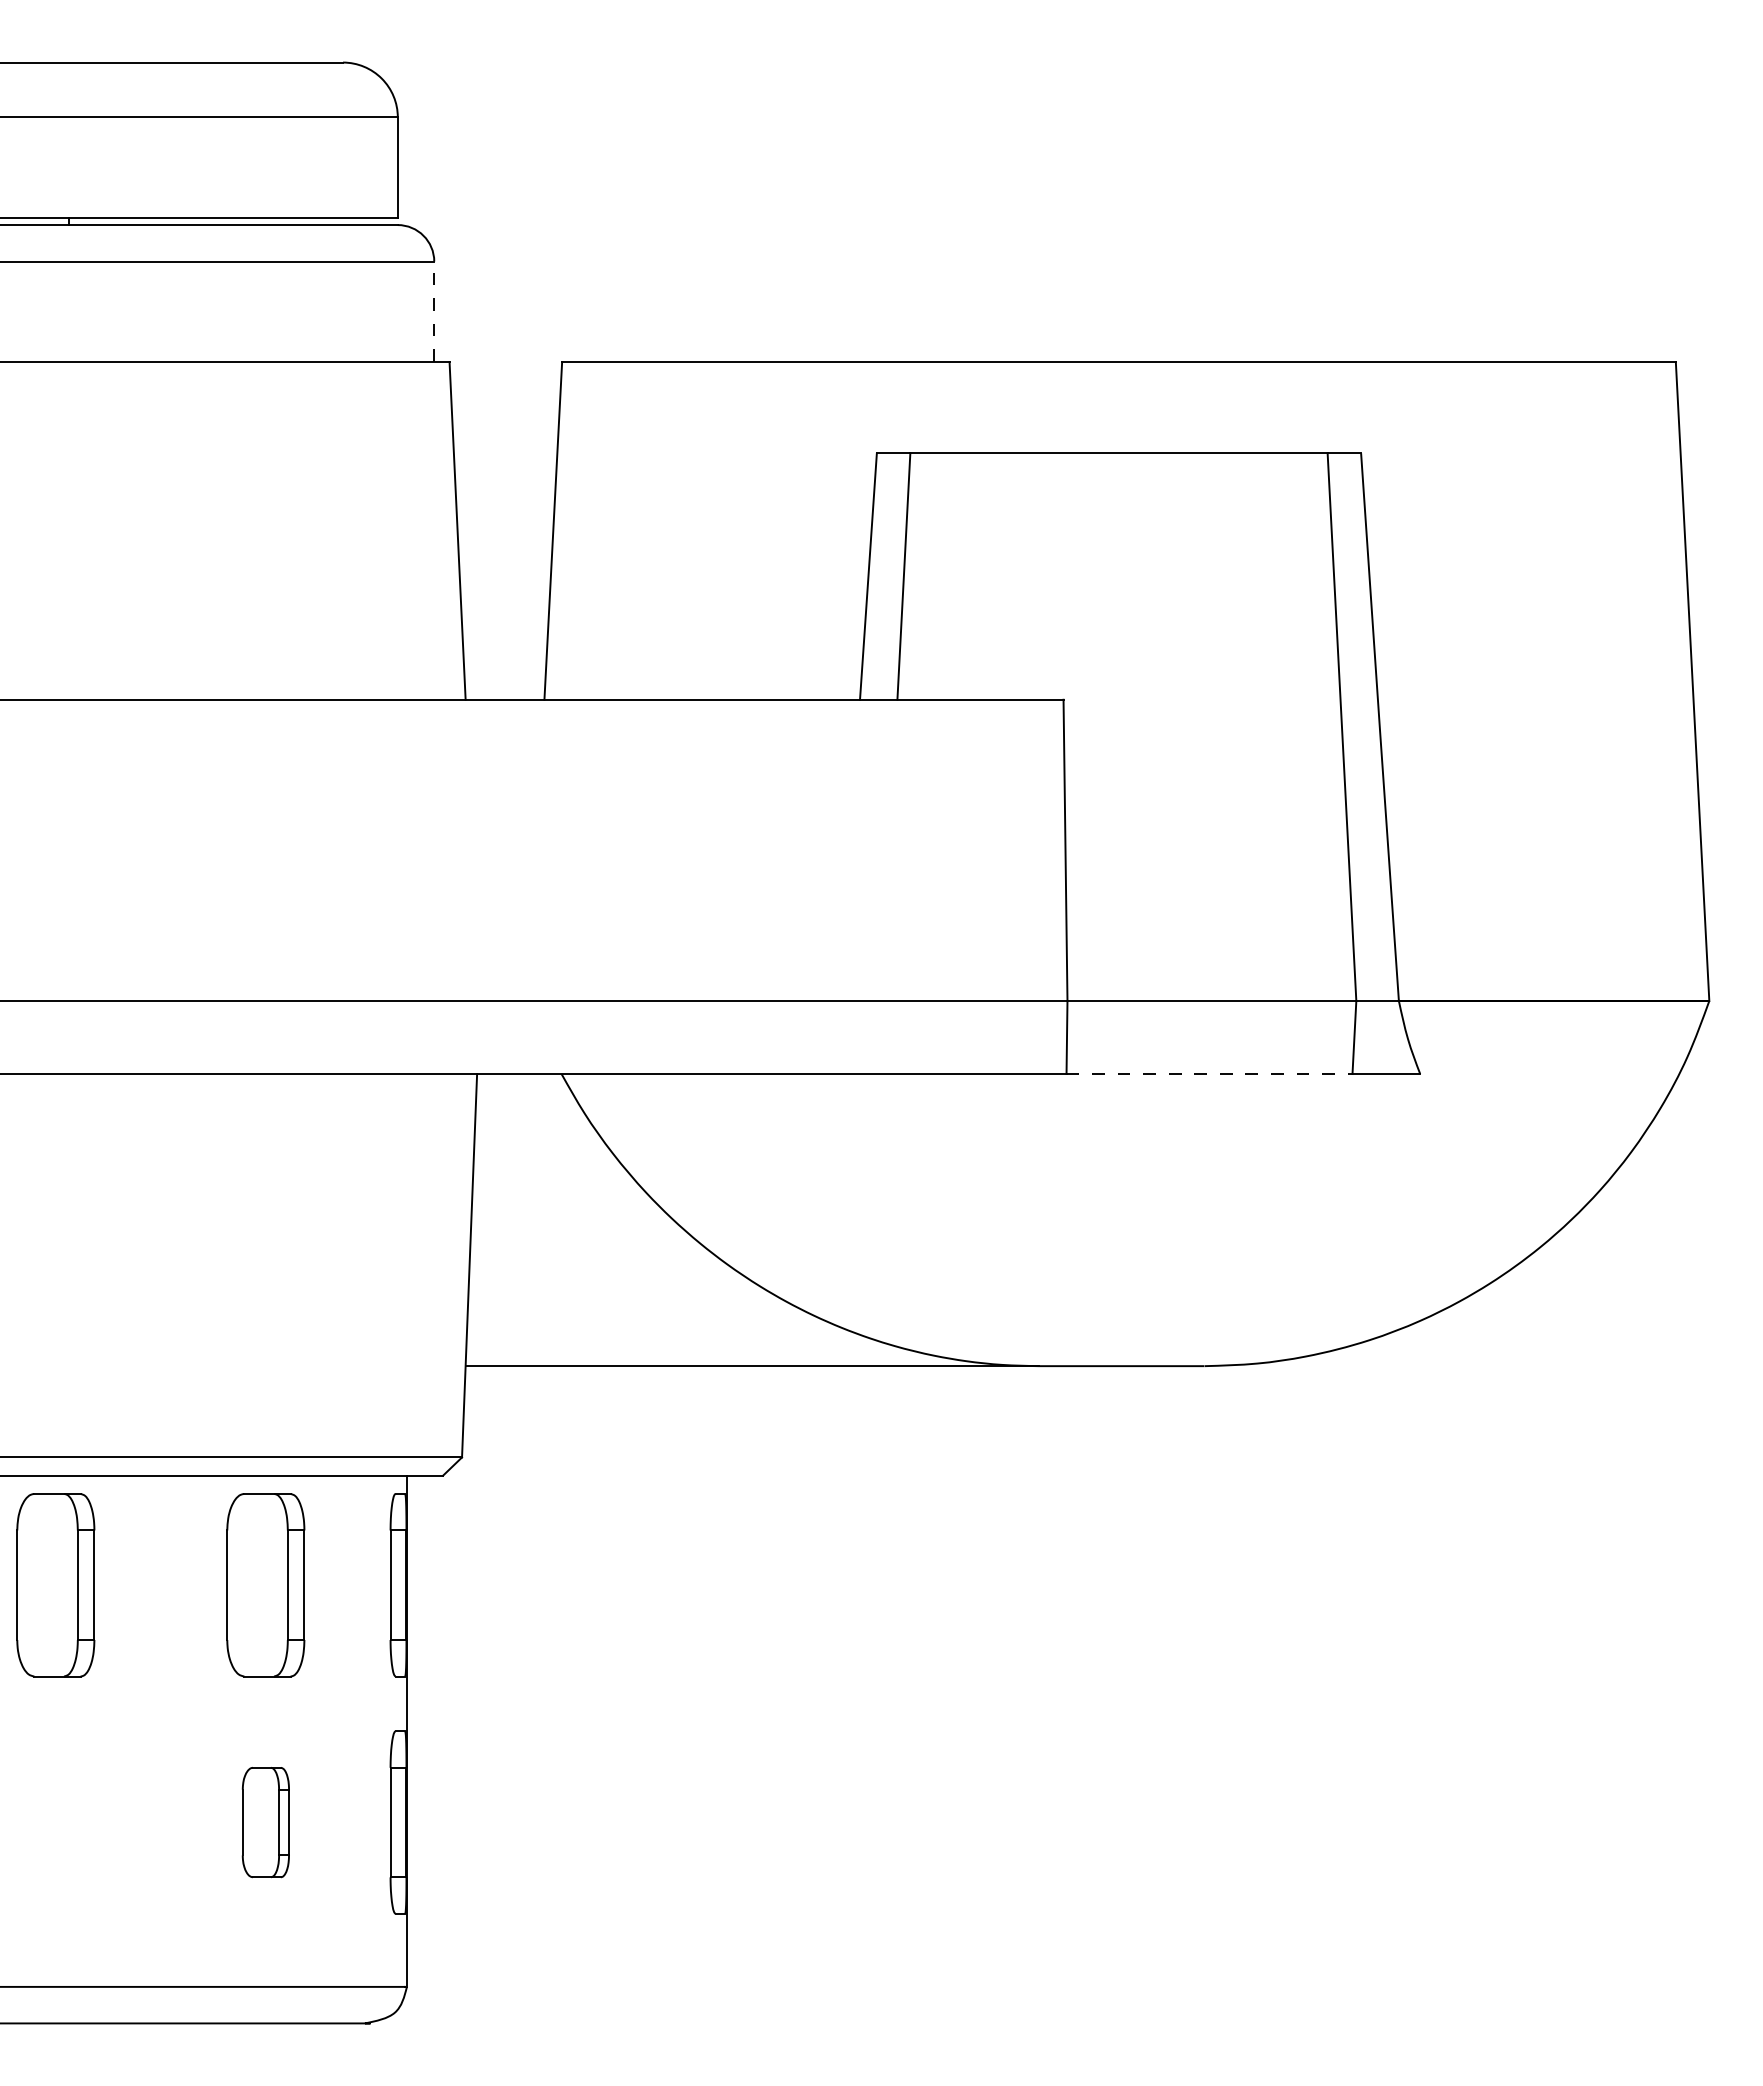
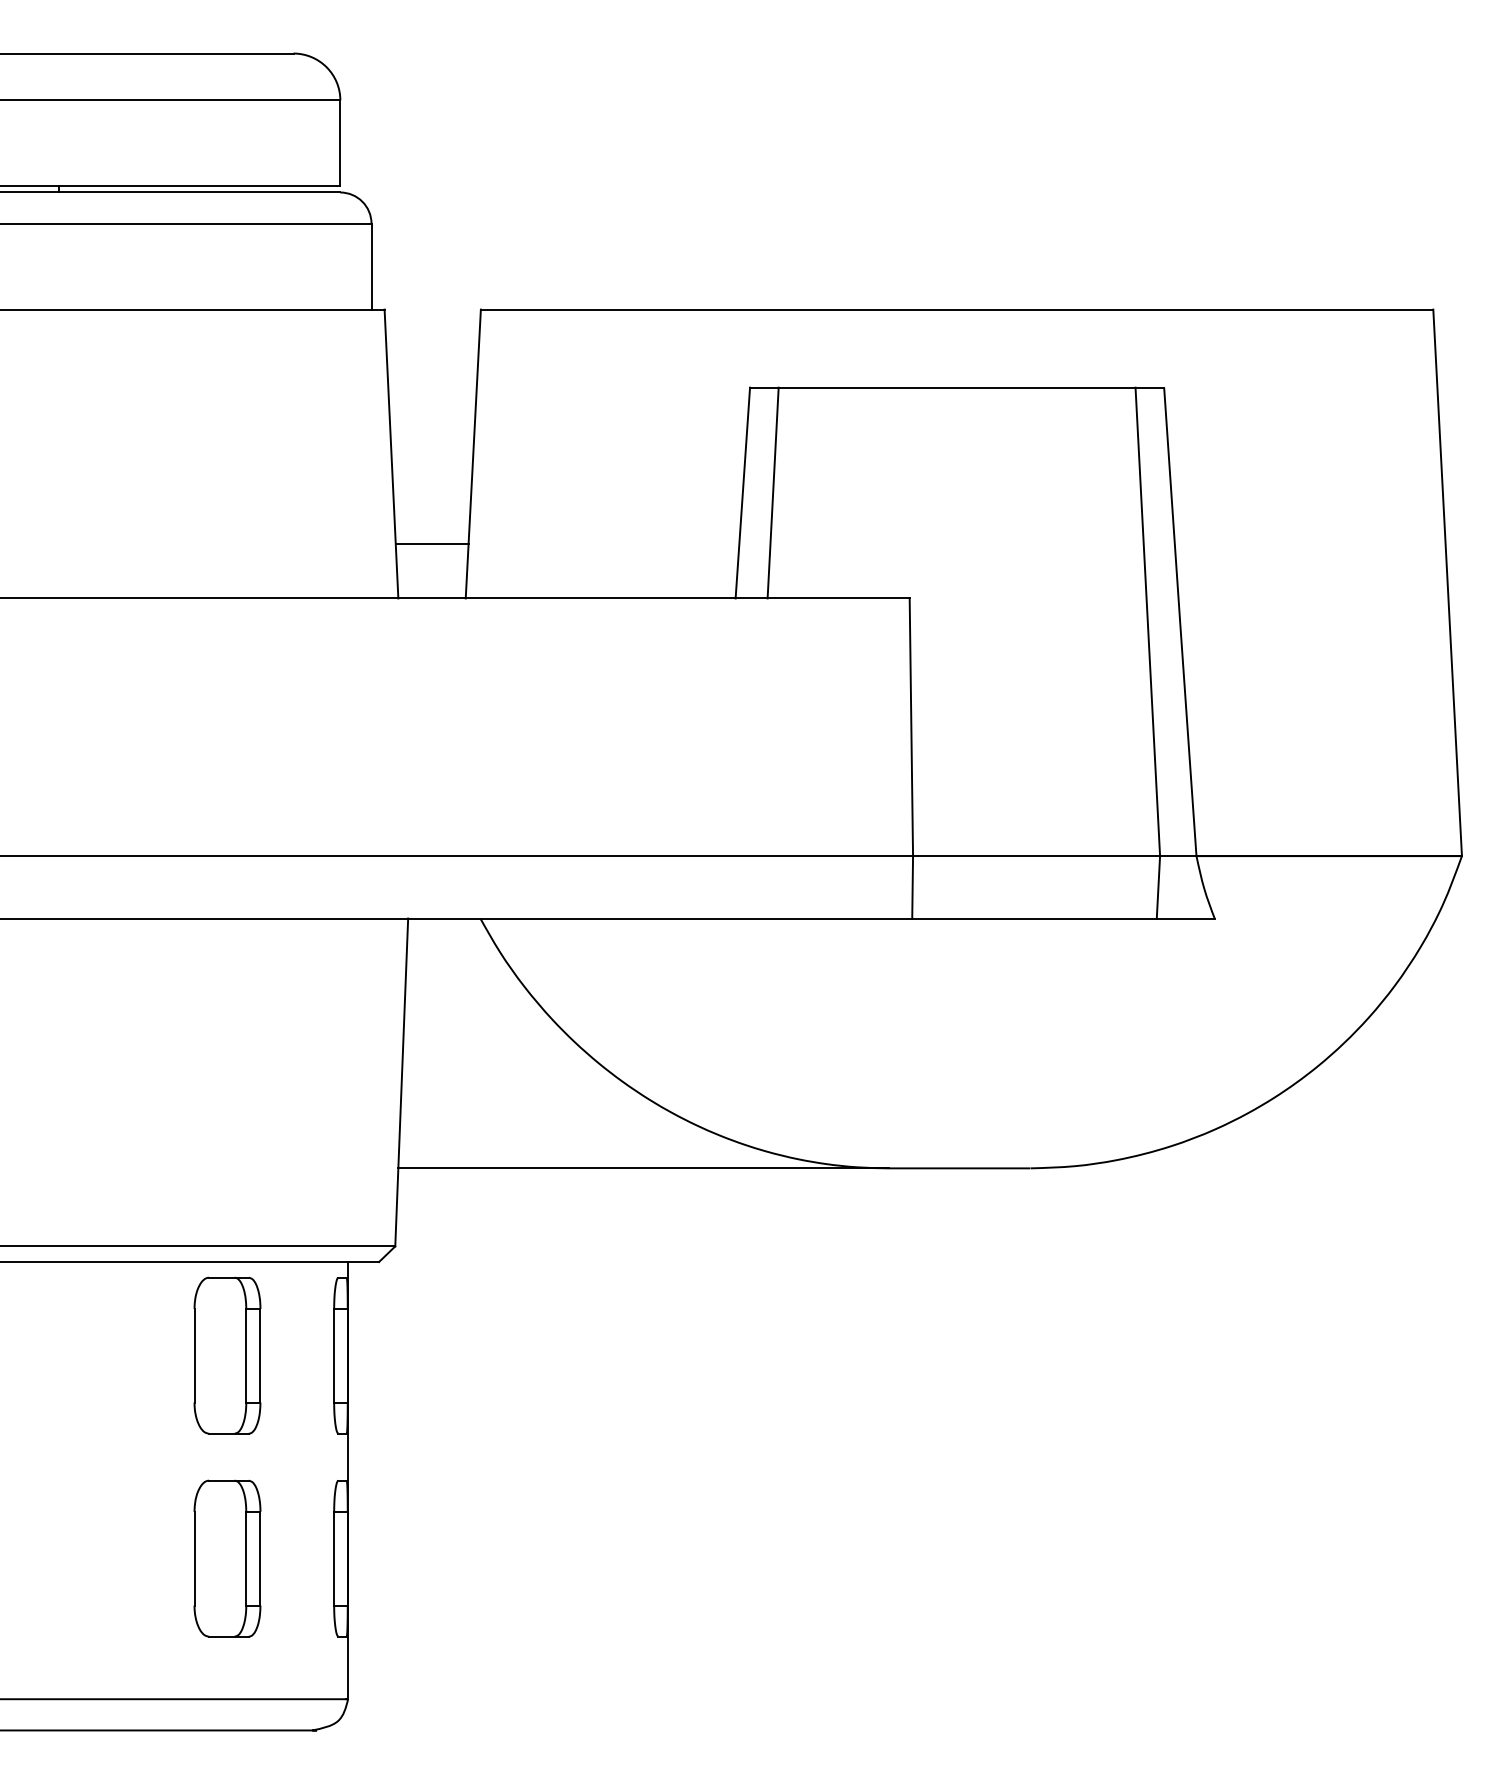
line: (434, 311) -> (371, 266), dashed -> solid
line: (504, 635) -> (431, 543), added
line: (1209, 1074) -> (1034, 918), dashed -> solid
part: (55, 1585) -> (47, 1355), removed
part: (265, 1822) -> (227, 1558), size x1.67

